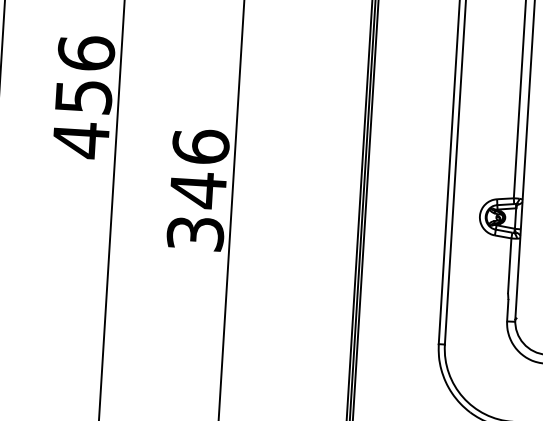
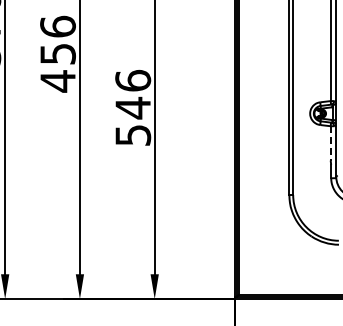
text: (194, 233) -> (132, 135), 346 -> 546
line: (509, 265) -> (330, 143), solid -> dashed

